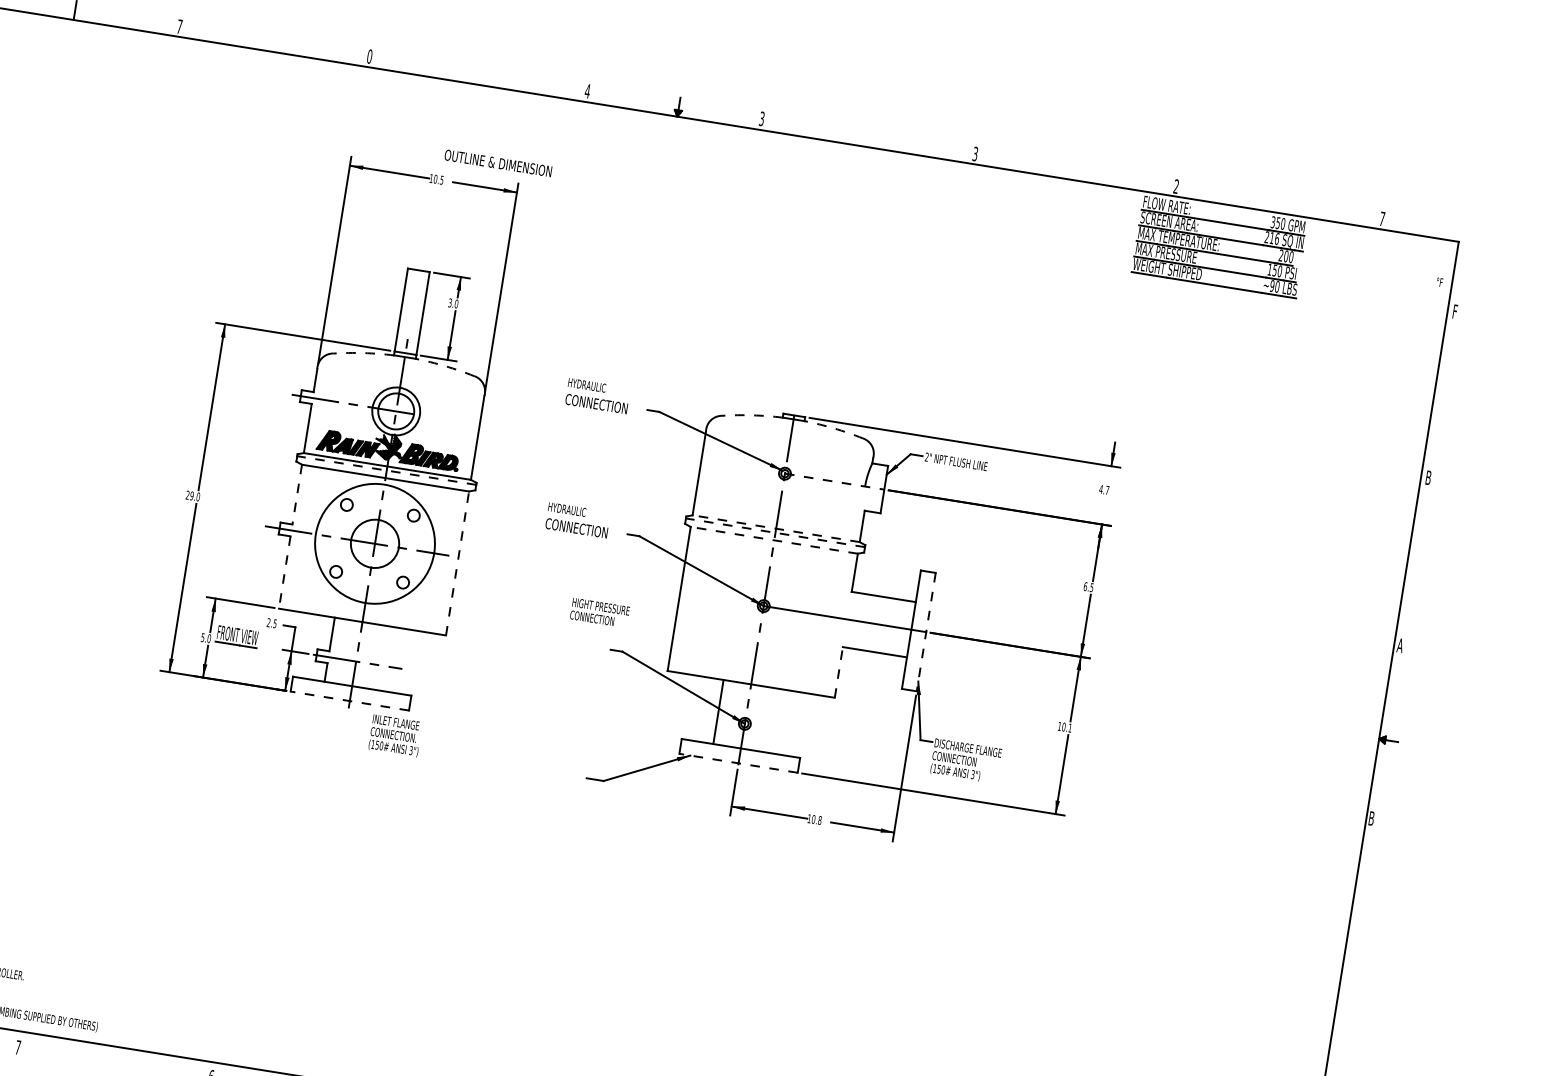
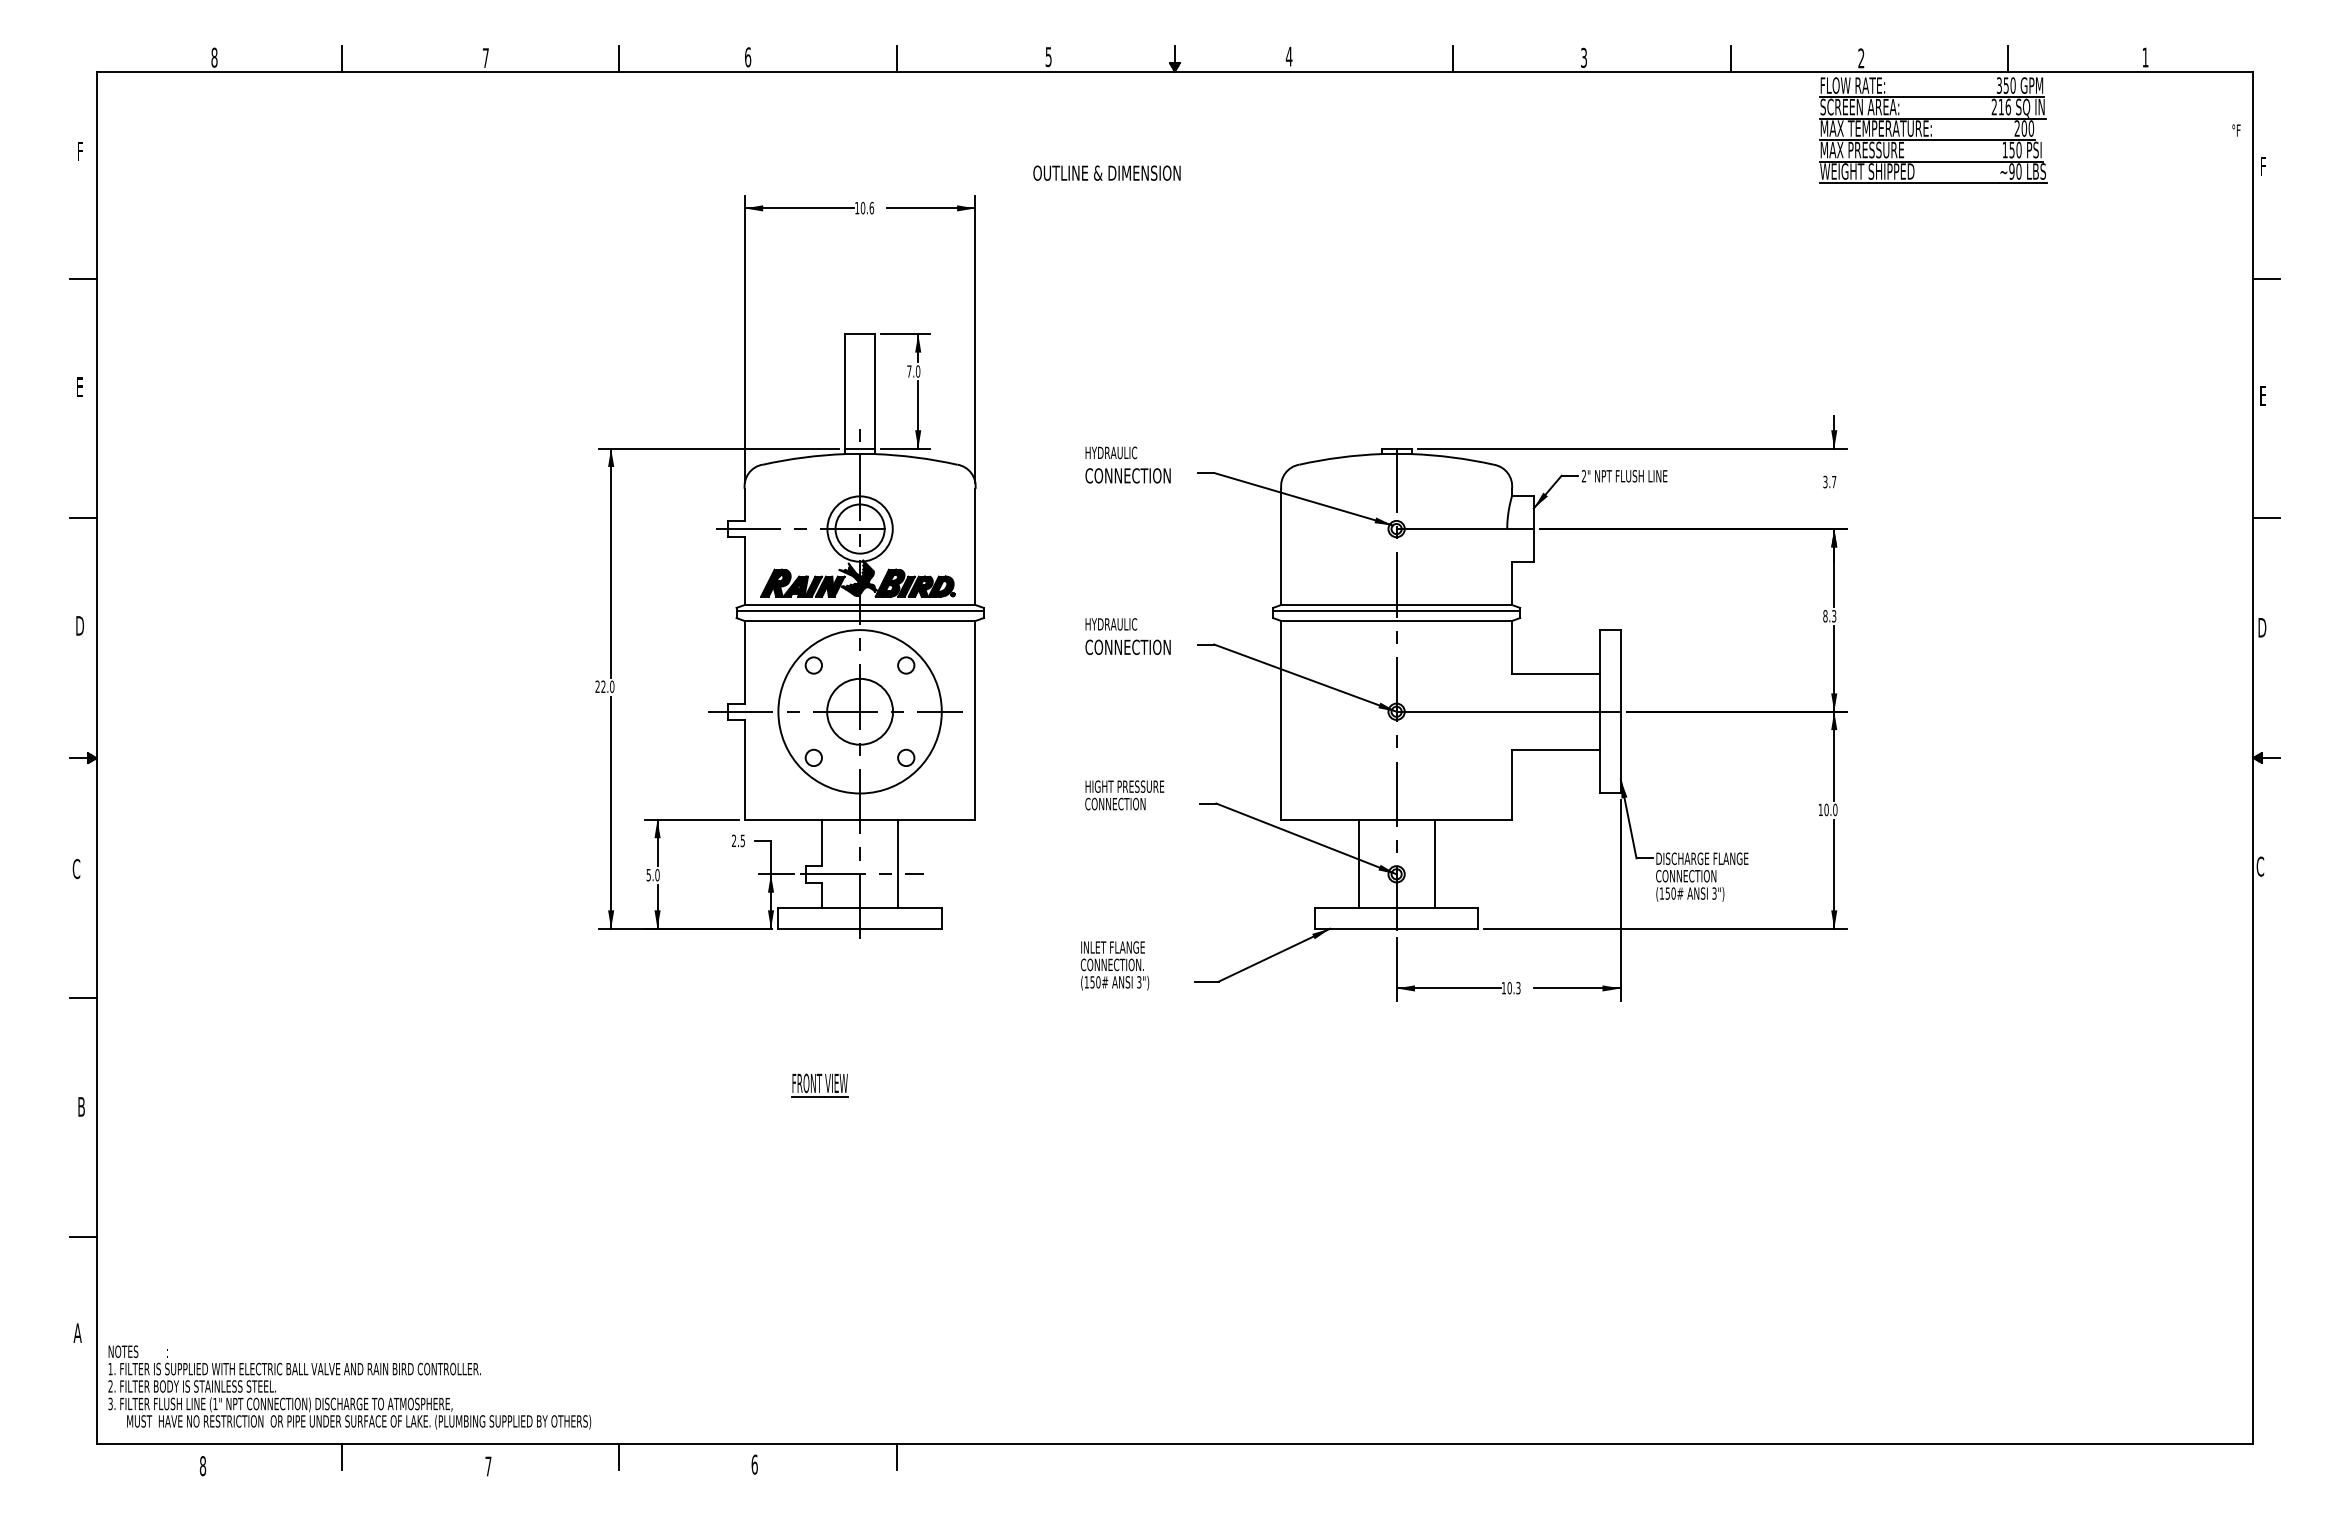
line: (276, 42) -> (619, 58), added
text: (370, 56) -> (748, 56), 0 -> 6
line: (477, 74) -> (897, 58), added
text: (587, 91) -> (1048, 57), 4 -> 5
text: (761, 118) -> (1288, 56), 3 -> 4
line: (880, 139) -> (1452, 58), added
text: (498, 162) -> (1106, 172), moved
line: (1081, 171) -> (1730, 58), added
text: (441, 179) -> (871, 207), 10.5 -> 10.6
line: (1282, 203) -> (2008, 58), added
text: (1382, 218) -> (2145, 57), 7 -> 1
text: (450, 303) -> (909, 371), 3.0 -> 7.0
arc: (363, 353) -> (803, 457), dashed -> solid
arc: (445, 366) -> (916, 457), dashed -> solid
line: (1444, 393) -> (2266, 278), added
arc: (752, 415) -> (1340, 457), dashed -> solid
arc: (833, 428) -> (1452, 457), dashed -> solid
line: (387, 470) -> (860, 610), dashed -> solid
text: (1428, 477) -> (2263, 395), B -> E
line: (834, 482) -> (1465, 529), dashed -> solid
text: (1101, 489) -> (1825, 481), 4.7 -> 3.7
line: (296, 494) -> (744, 662), dashed -> solid
text: (192, 495) -> (603, 686), 29.0 -> 22.0
line: (776, 528) -> (1396, 604), dashed -> solid
line: (775, 532) -> (1396, 610), dashed -> solid
line: (774, 540) -> (1396, 621), dashed -> solid
line: (457, 562) -> (975, 719), dashed -> solid
line: (1416, 567) -> (2266, 518), added
line: (284, 572) -> (744, 769), dashed -> solid
text: (1088, 587) -> (1829, 616), 6.5 -> 8.3
text: (599, 613) -> (1124, 795), moved
line: (926, 631) -> (1620, 711), dashed -> solid
part: (237, 636) -> (819, 1085), moved
text: (1400, 645) -> (2261, 627), A -> D
line: (385, 658) -> (898, 863), added
line: (838, 672) -> (1511, 784), dashed -> solid
line: (350, 700) -> (860, 928), dashed -> solid
line: (773, 720) -> (1434, 863), added
text: (1070, 727) -> (1835, 809), 10.1 -> 10.0
text: (395, 735) -> (1114, 965), moved
line: (738, 763) -> (1396, 928), dashed -> solid
text: (1371, 818) -> (2260, 866), B -> C
text: (819, 820) -> (1518, 988), 10.8 -> 10.3
line: (114, 1056) -> (619, 1457), added

